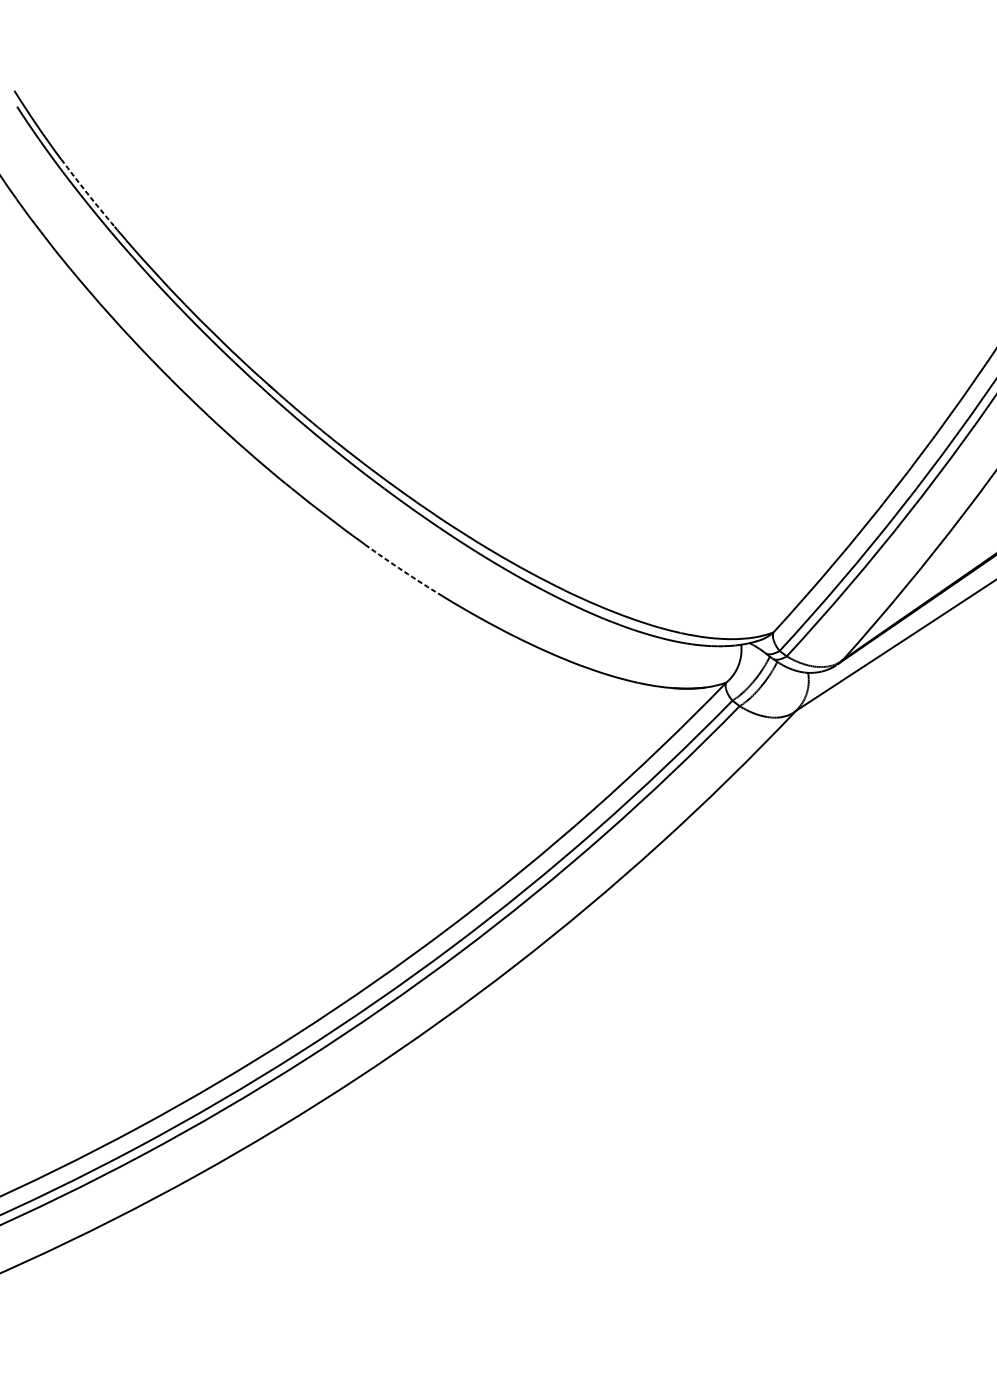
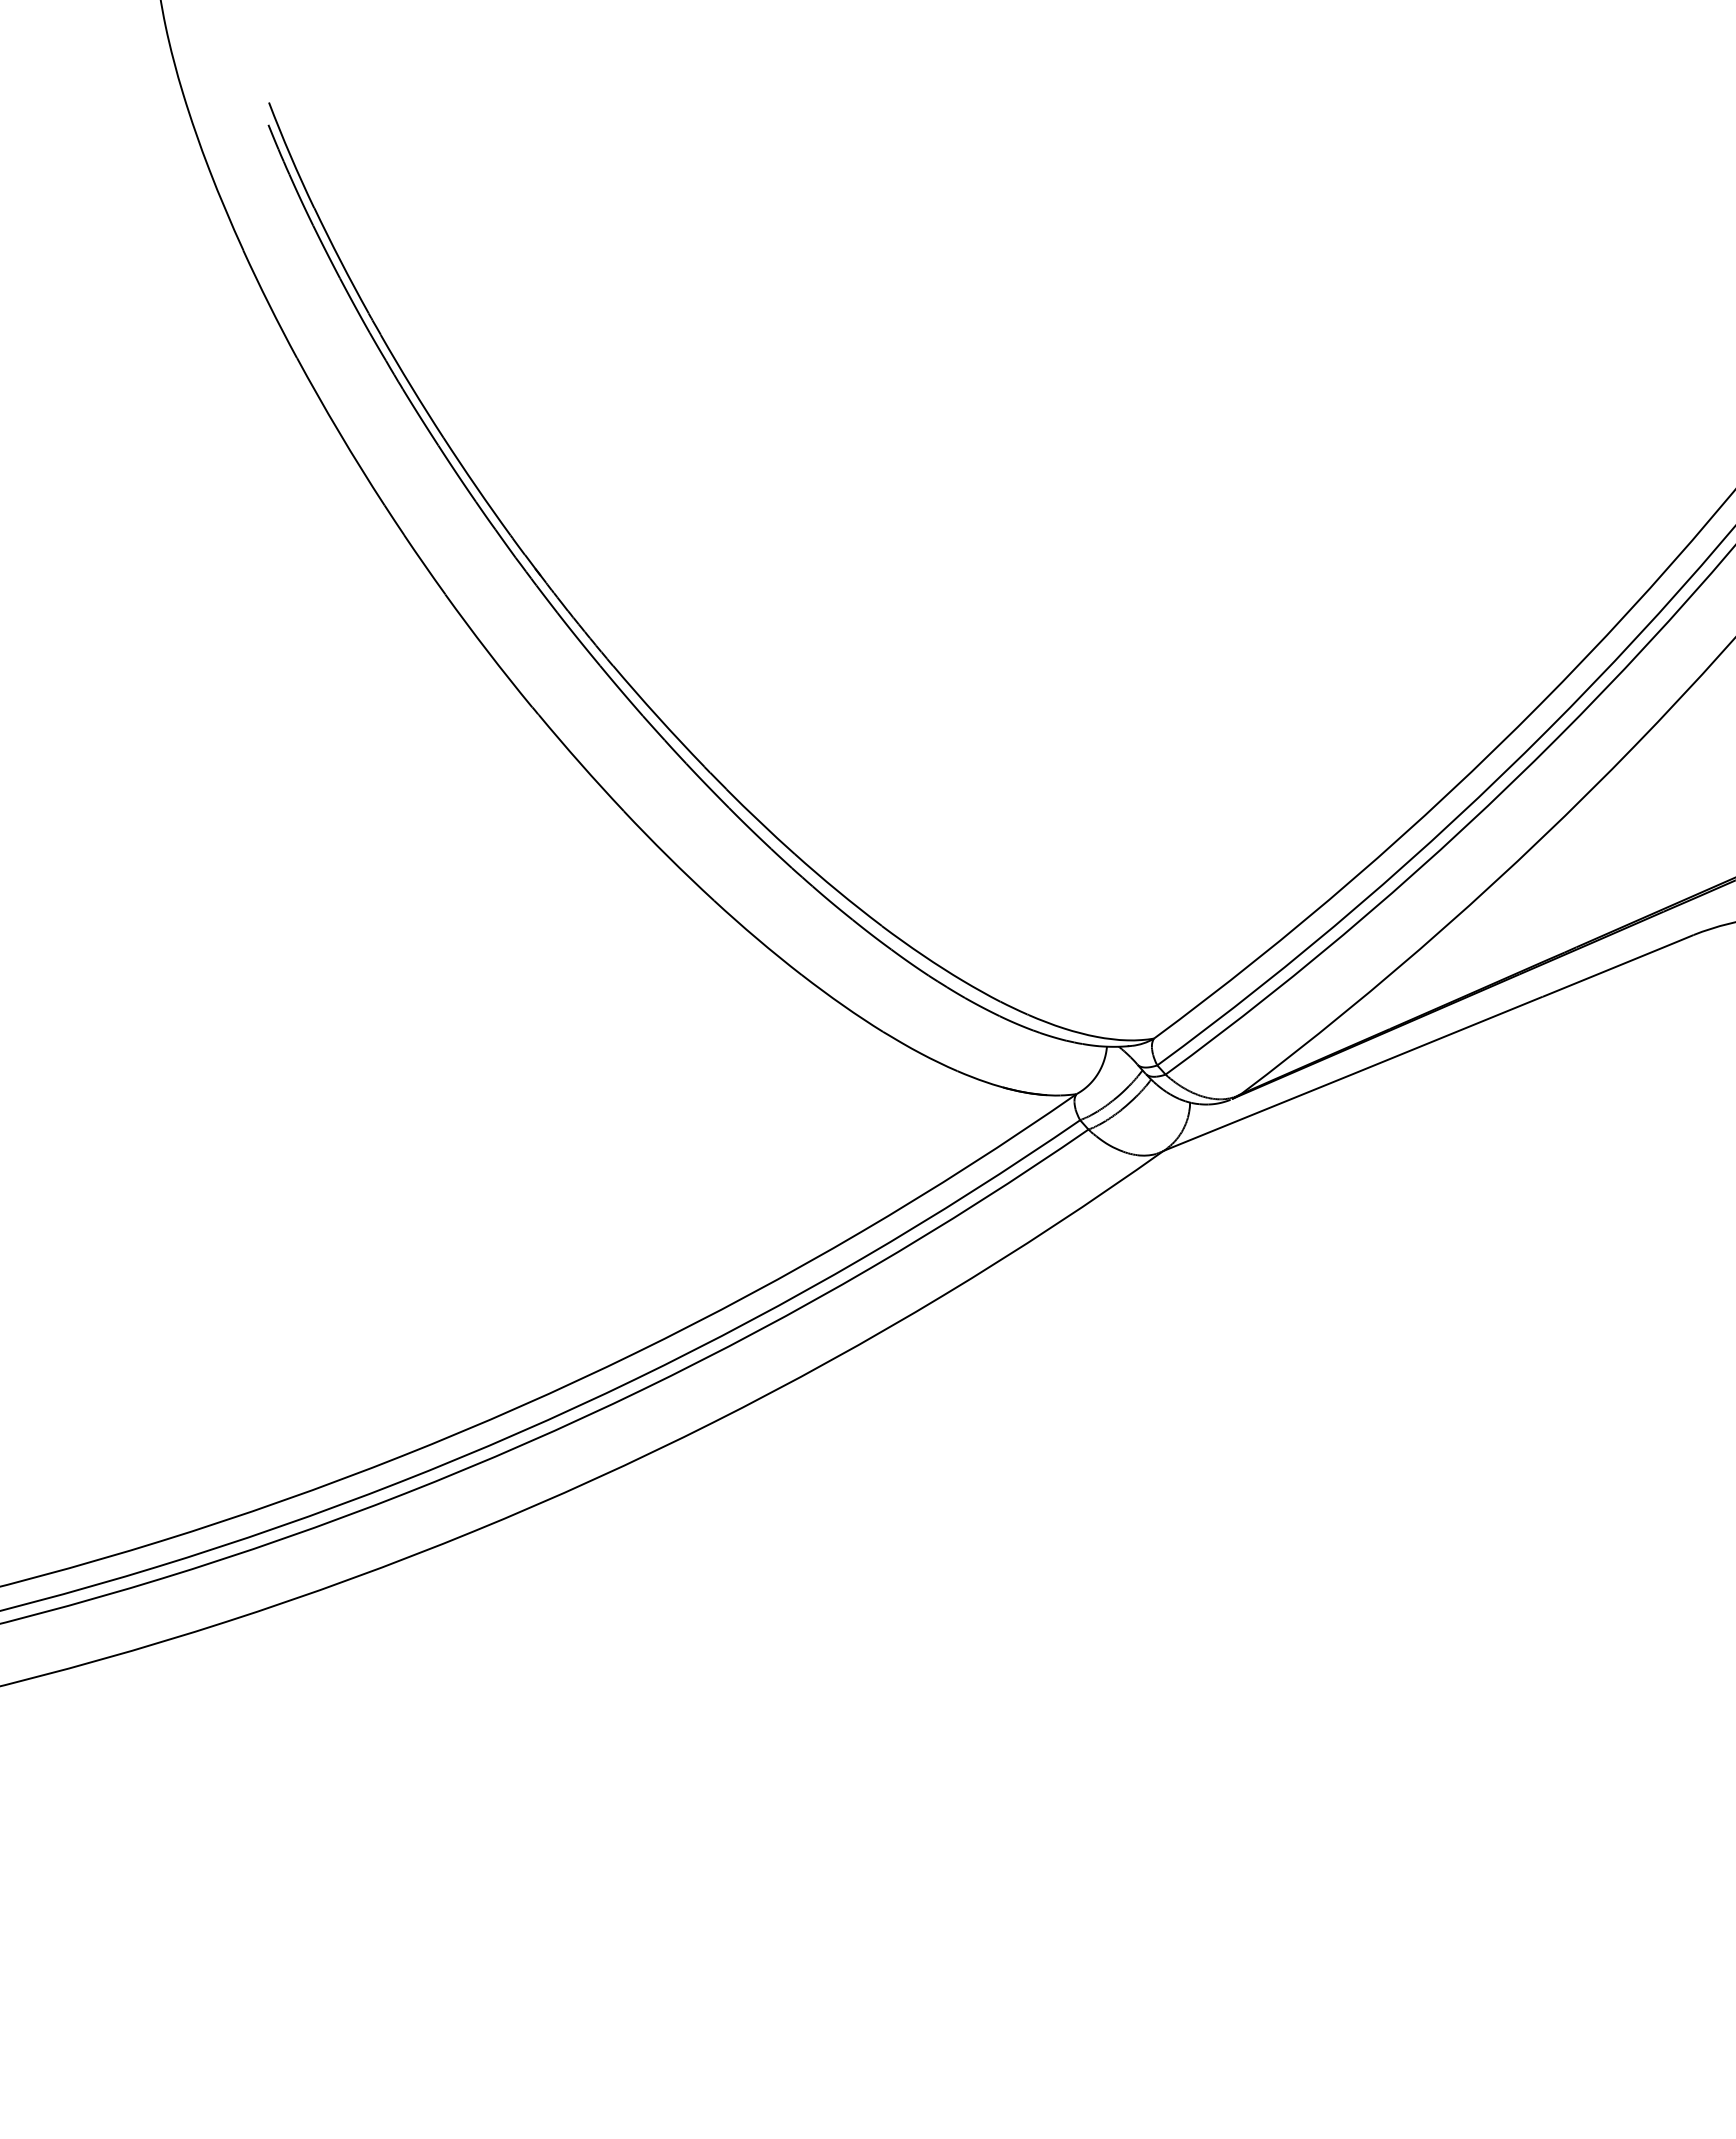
arc: (87, 193) -> (340, 261), dashed -> solid
arc: (403, 570) -> (668, 856), dashed -> solid

